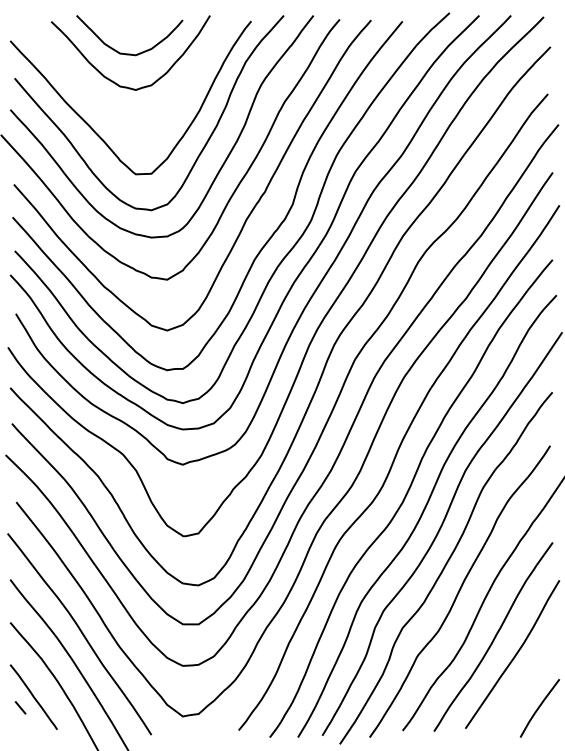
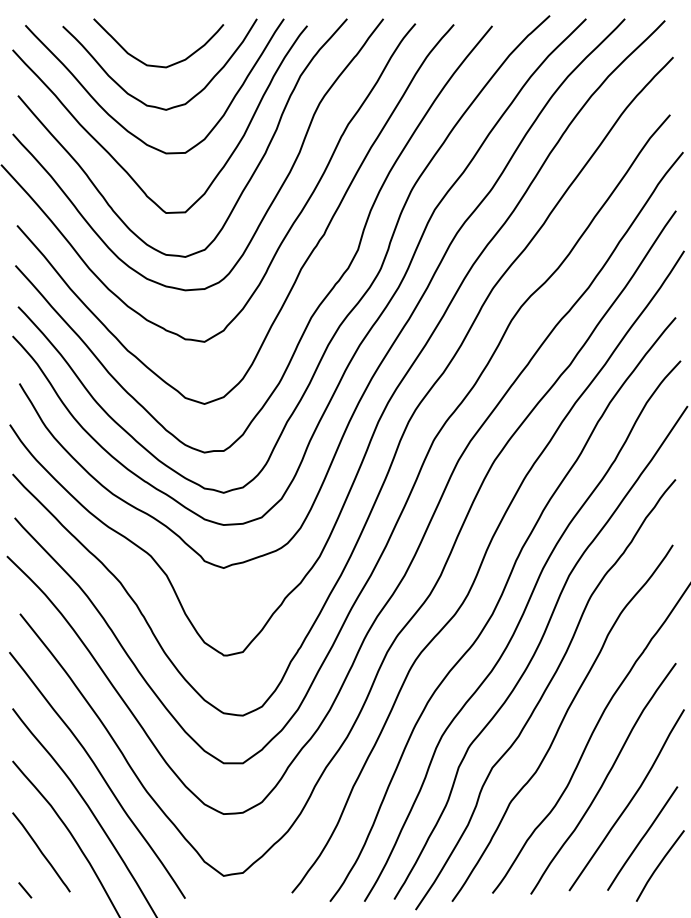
curve: (96, 99) -> (118, 121), added
line: (525, 685) -> (642, 838), added
line: (20, 707) -> (25, 890), moved

